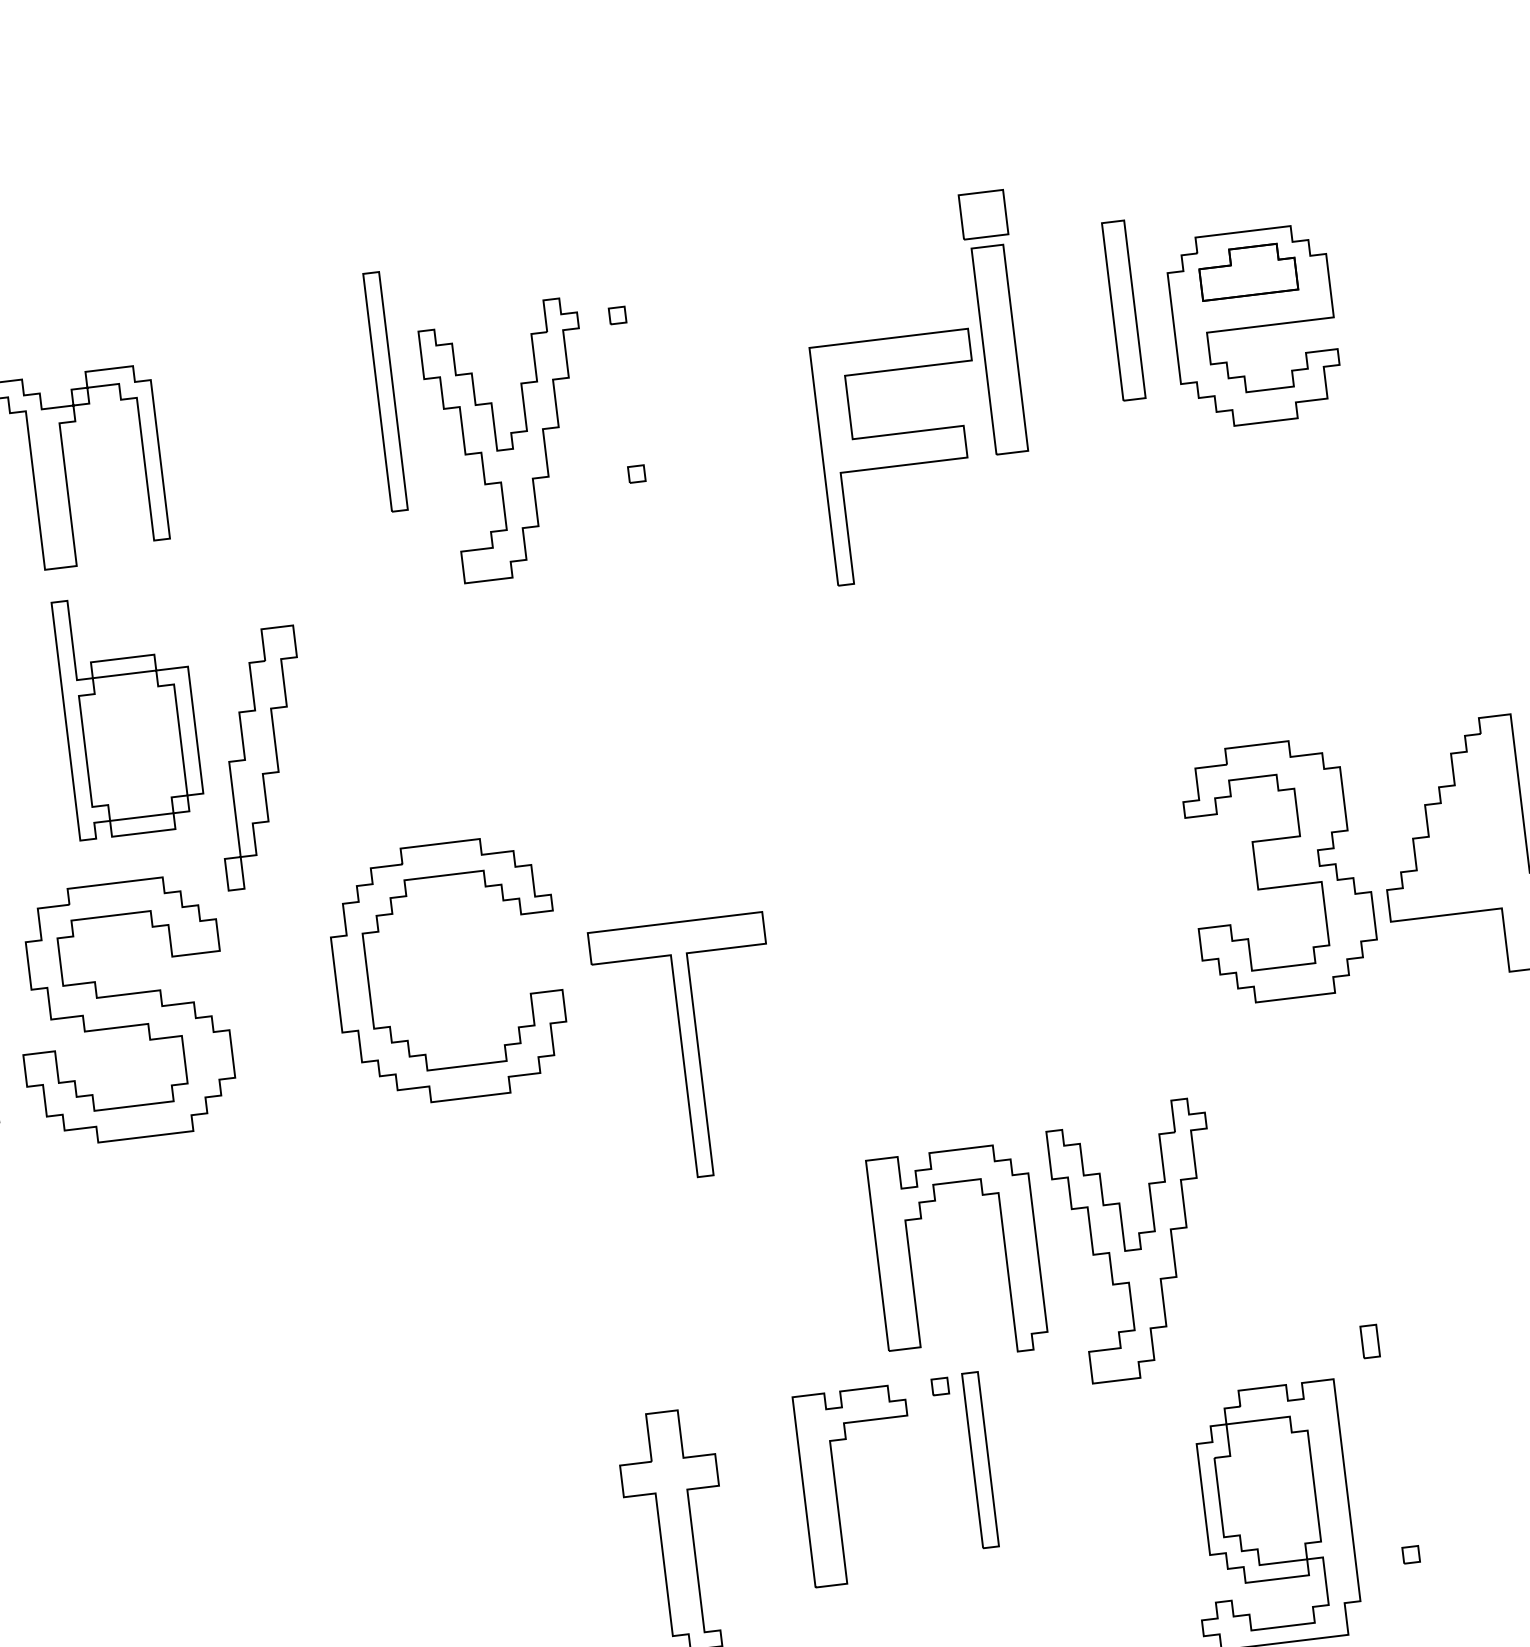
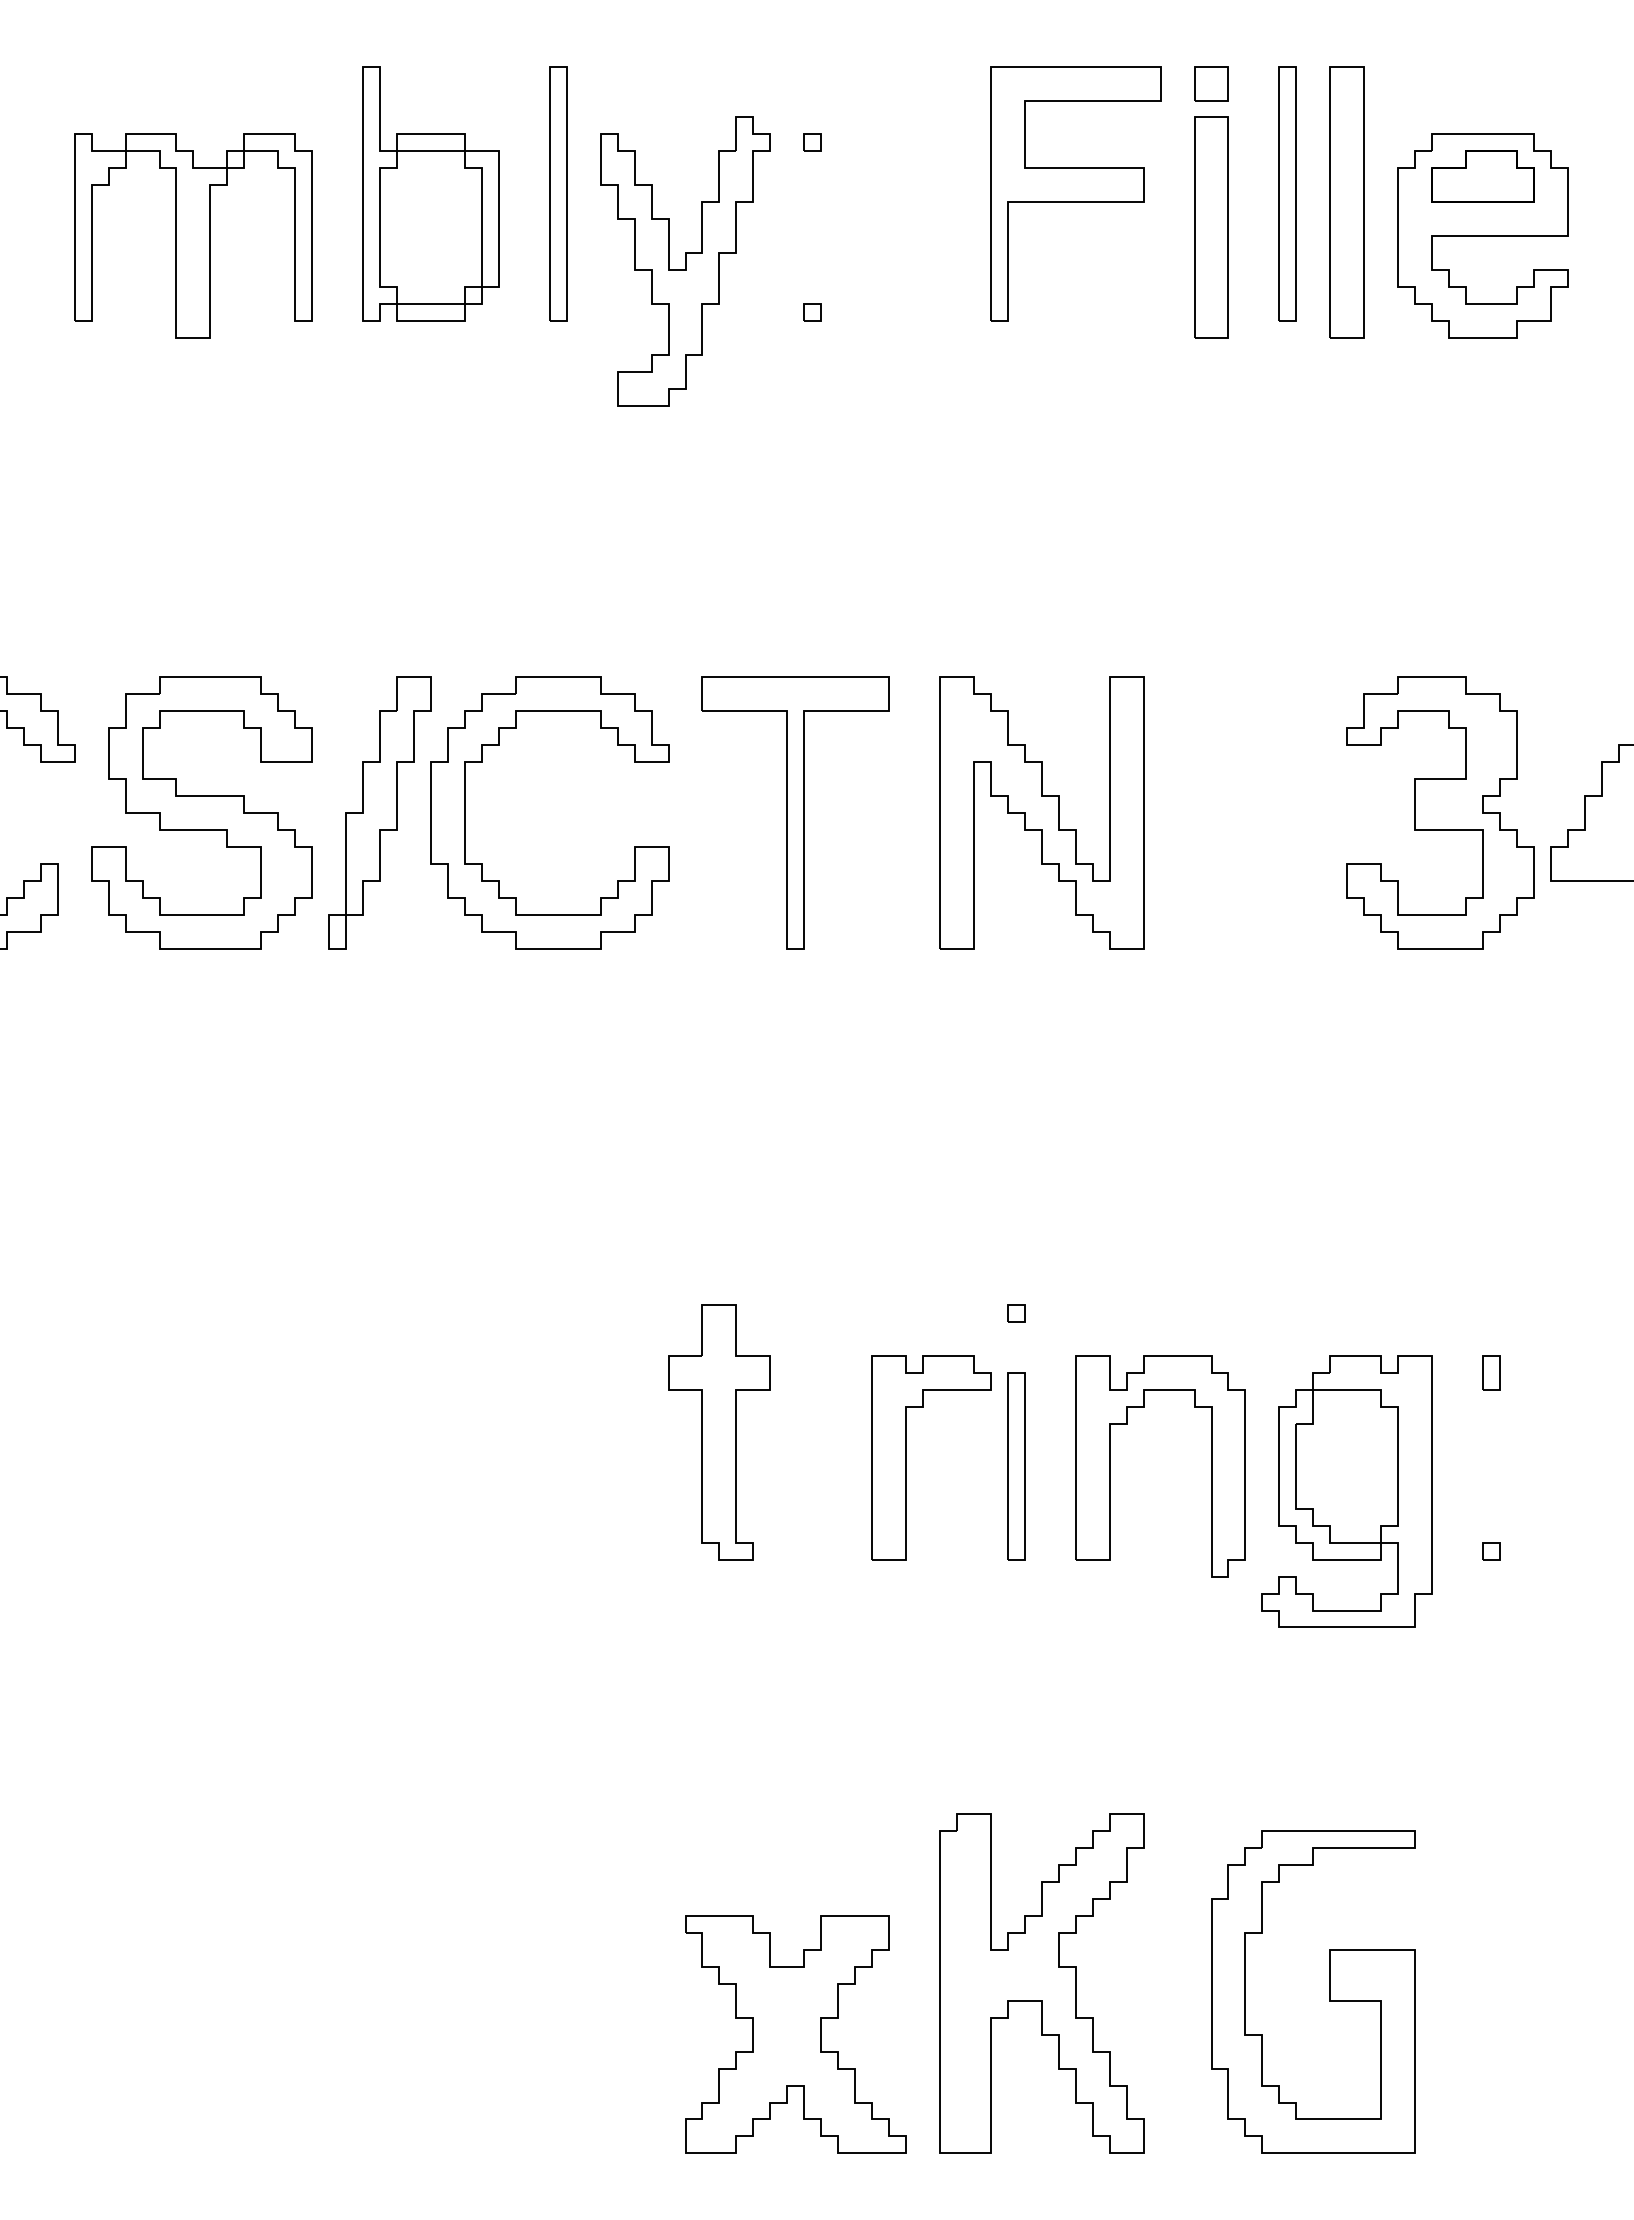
part: (983, 214) -> (1211, 83), size x0.71
part: (1067, 309) -> (1287, 193), added
part: (1123, 310) -> (1346, 202), size x1.43
part: (902, 456) -> (1075, 193), moved
part: (128, 713) -> (430, 193), moved
part: (260, 757) -> (379, 812), moved
part: (907, 915) -> (1041, 812), added
part: (690, 1048) -> (795, 812), moved
part: (1139, 1240) -> (1245, 1185), removed
part: (910, 1260) -> (1110, 1466), moved
part: (1370, 1341) -> (1491, 1372), moved
part: (980, 1460) -> (1016, 1466), moved
part: (836, 1488) -> (906, 1457), moved

